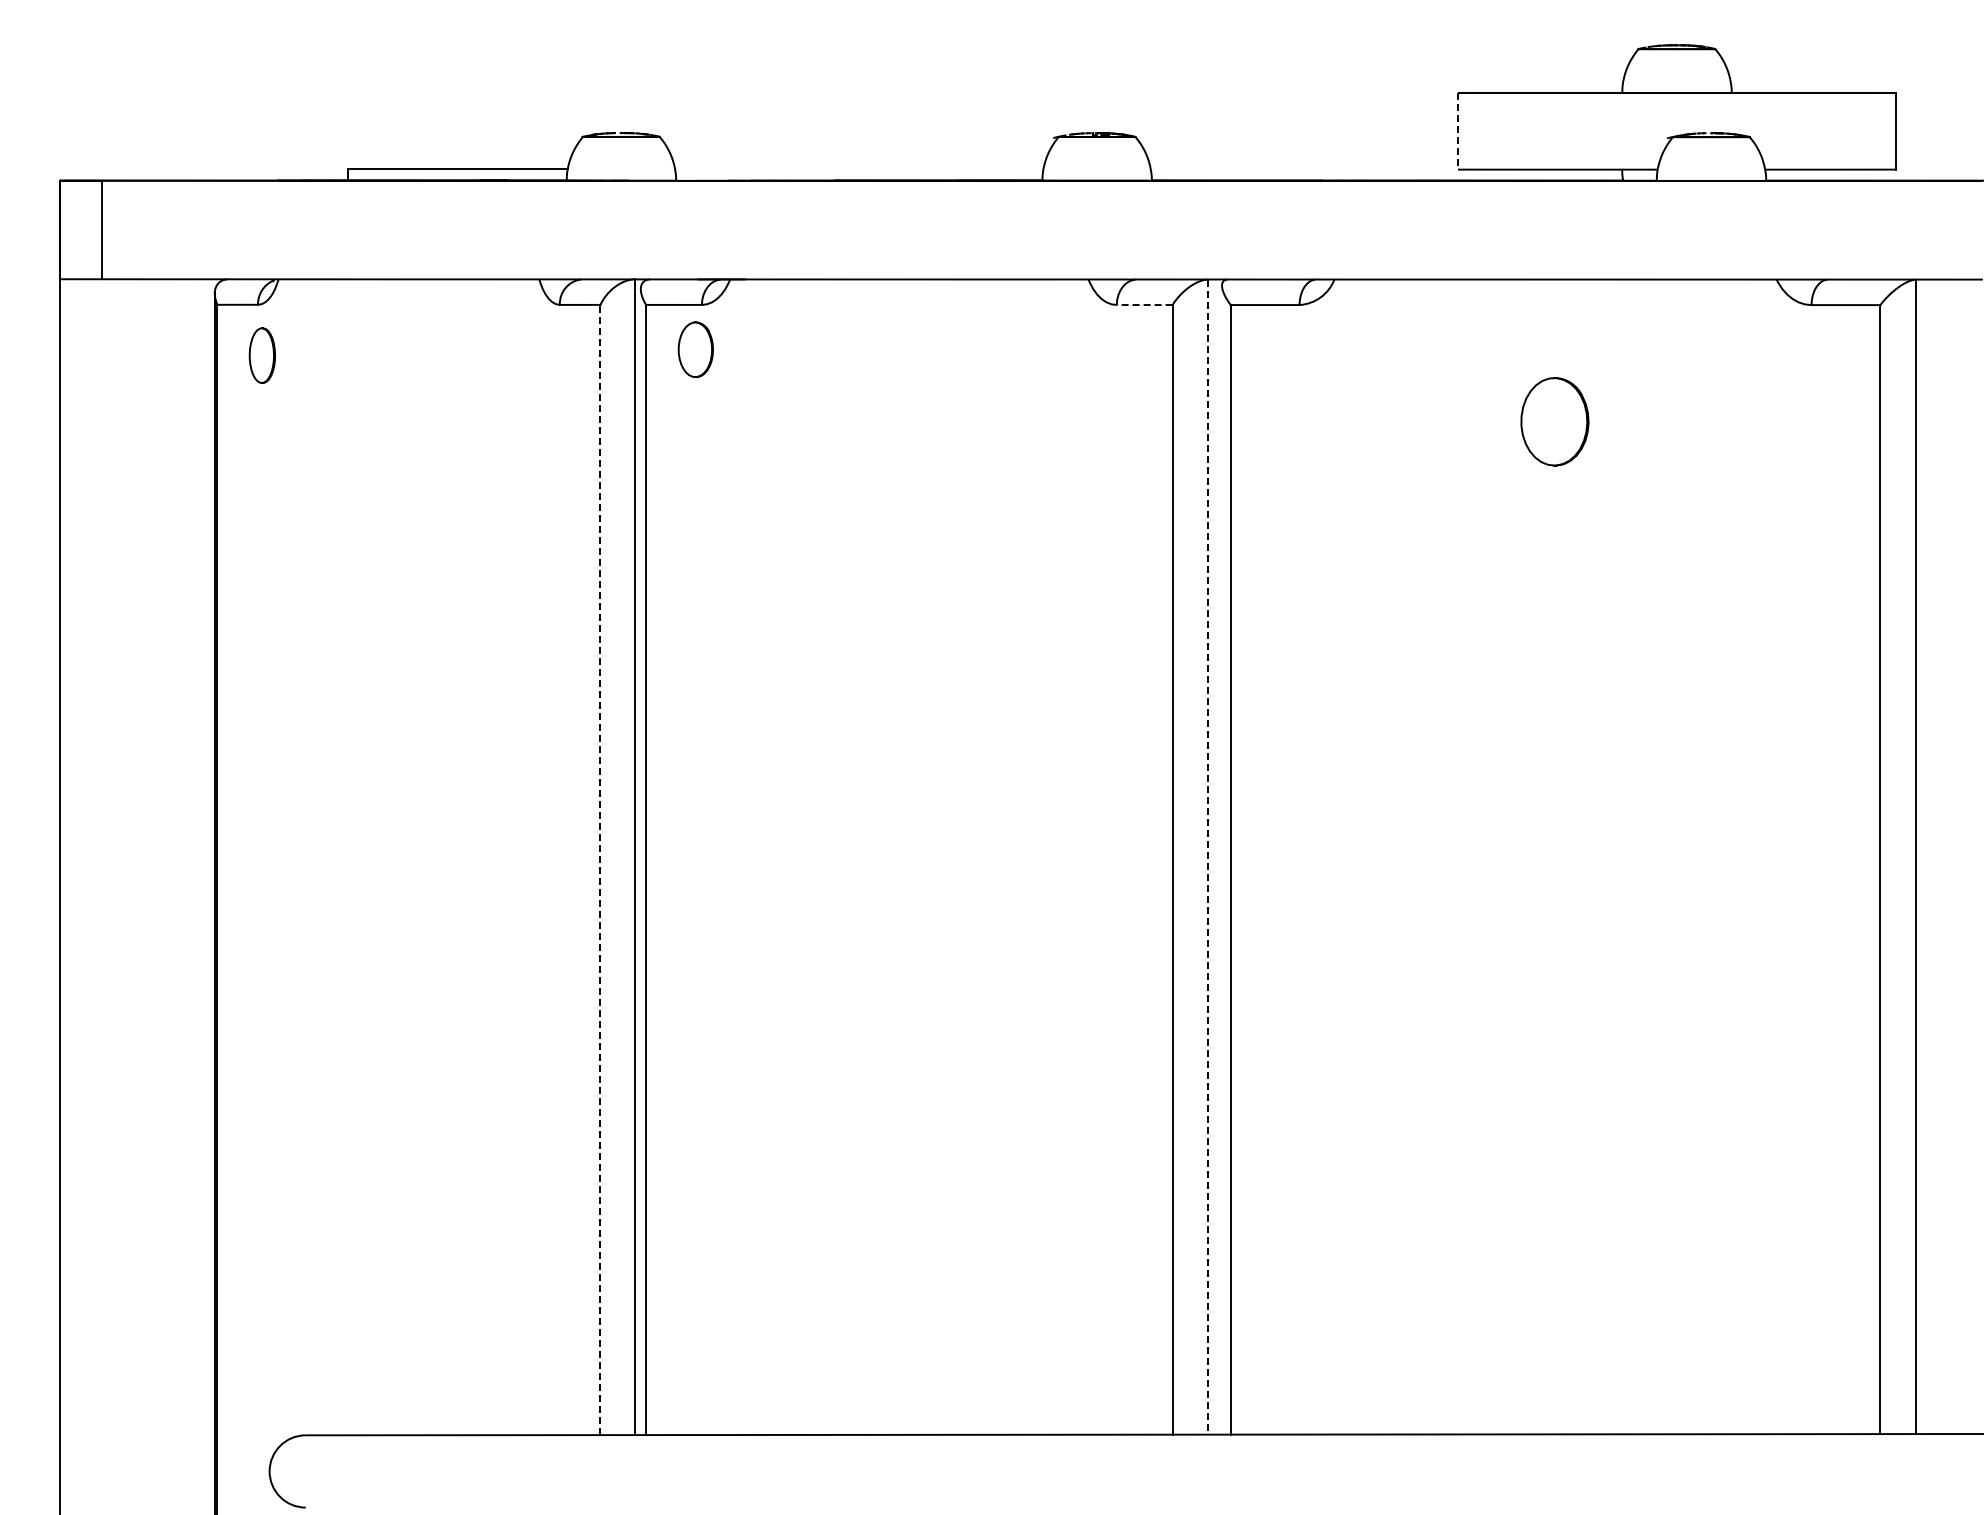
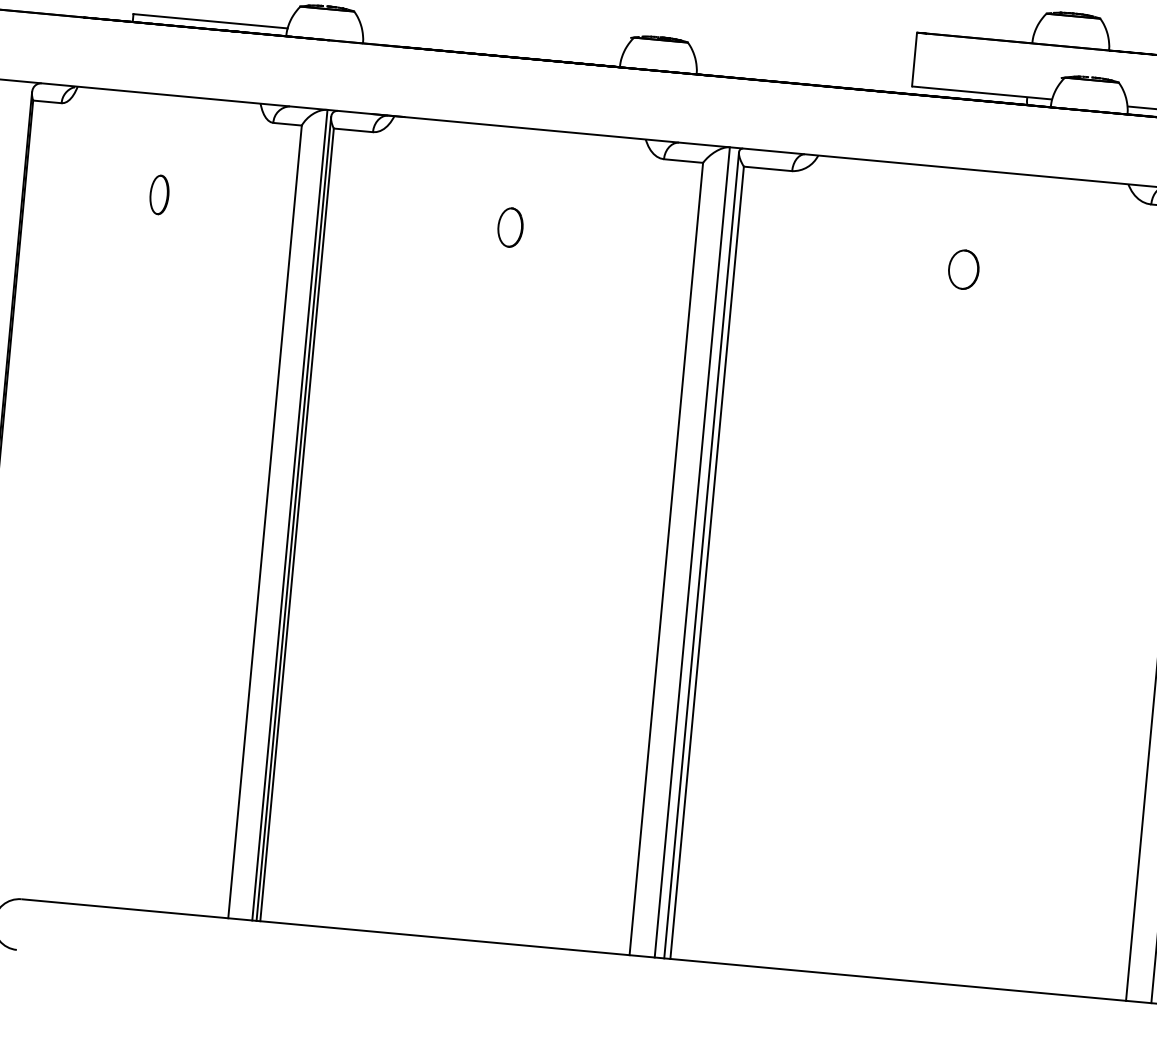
line: (1457, 131) -> (914, 59), dashed -> solid
line: (1144, 305) -> (683, 161), dashed -> solid
part: (695, 349) -> (510, 227), moved
part: (261, 355) -> (158, 194), moved
part: (1555, 421) -> (964, 269), size x0.62
line: (1208, 857) -> (692, 552), dashed -> solid
line: (1221, 859) -> (701, 554), added
line: (640, 862) -> (293, 519), added
line: (600, 869) -> (265, 521), dashed -> solid

